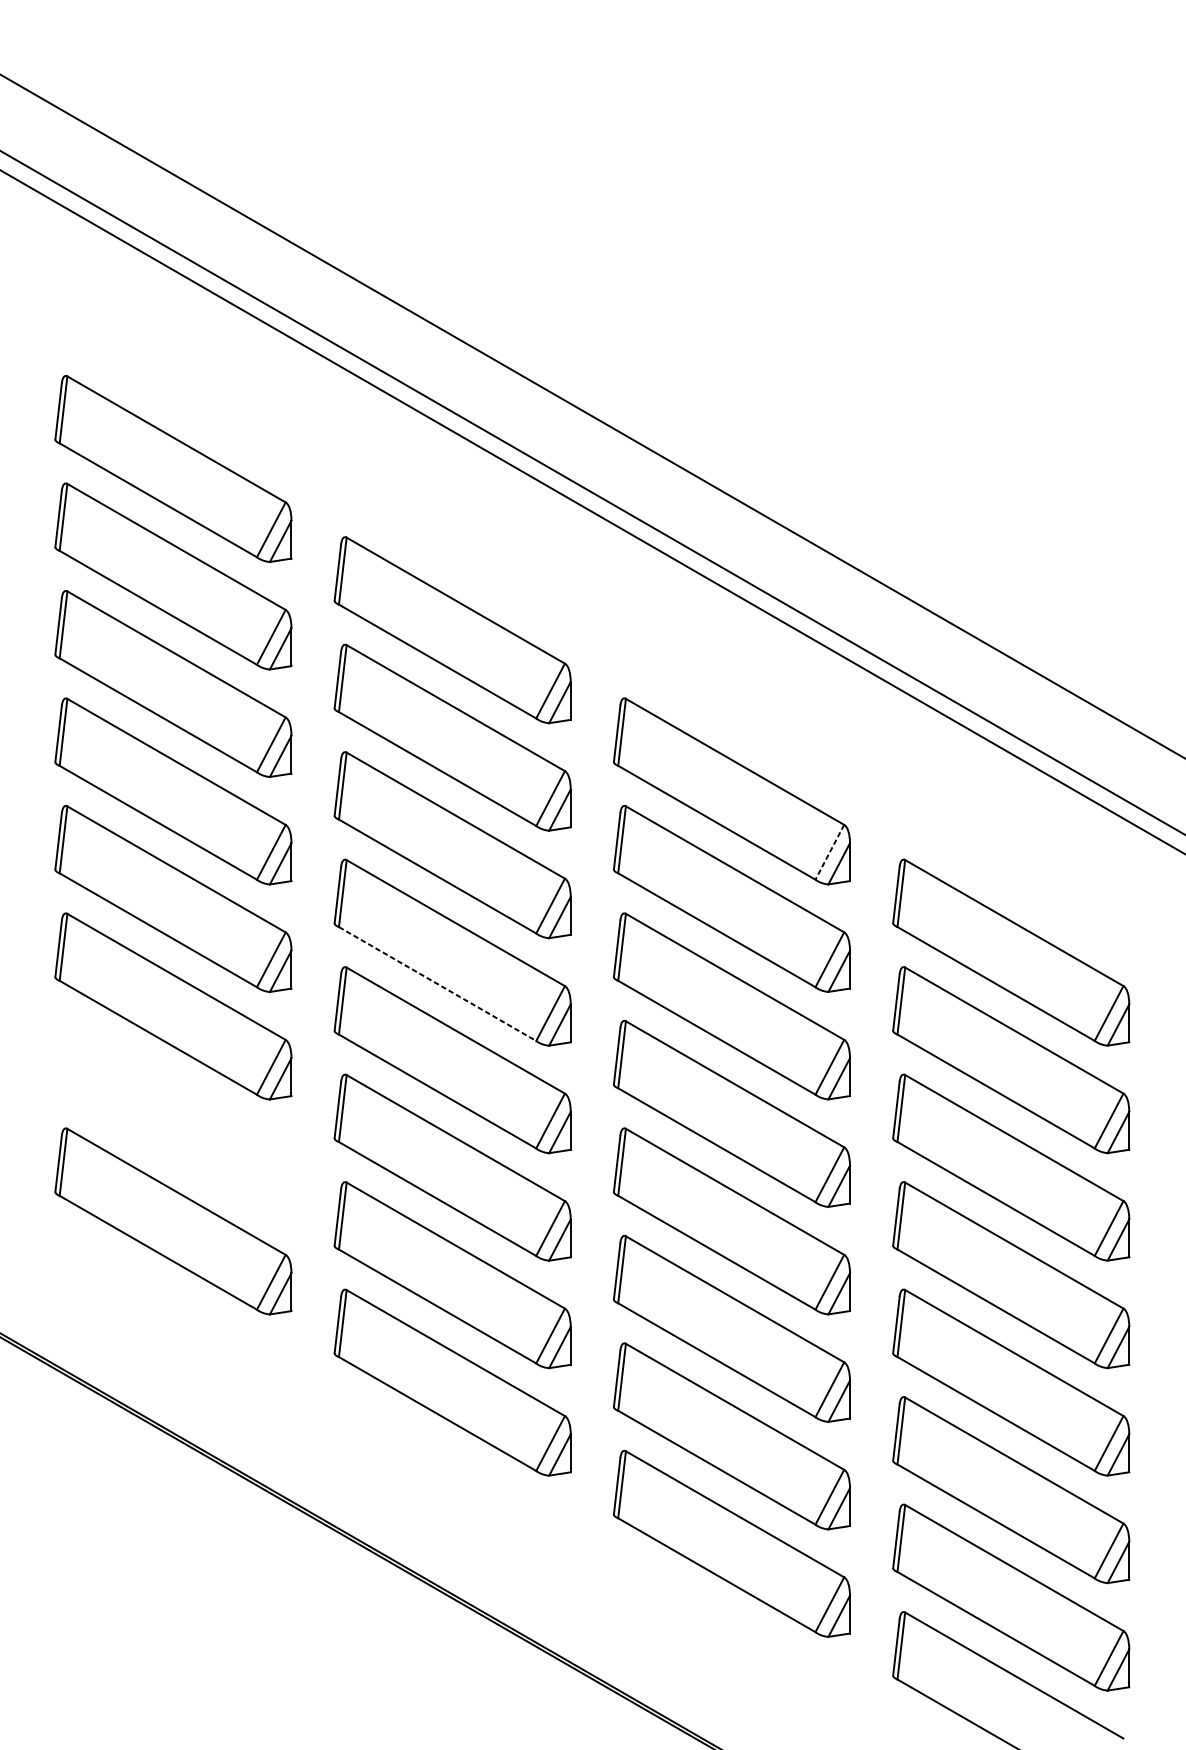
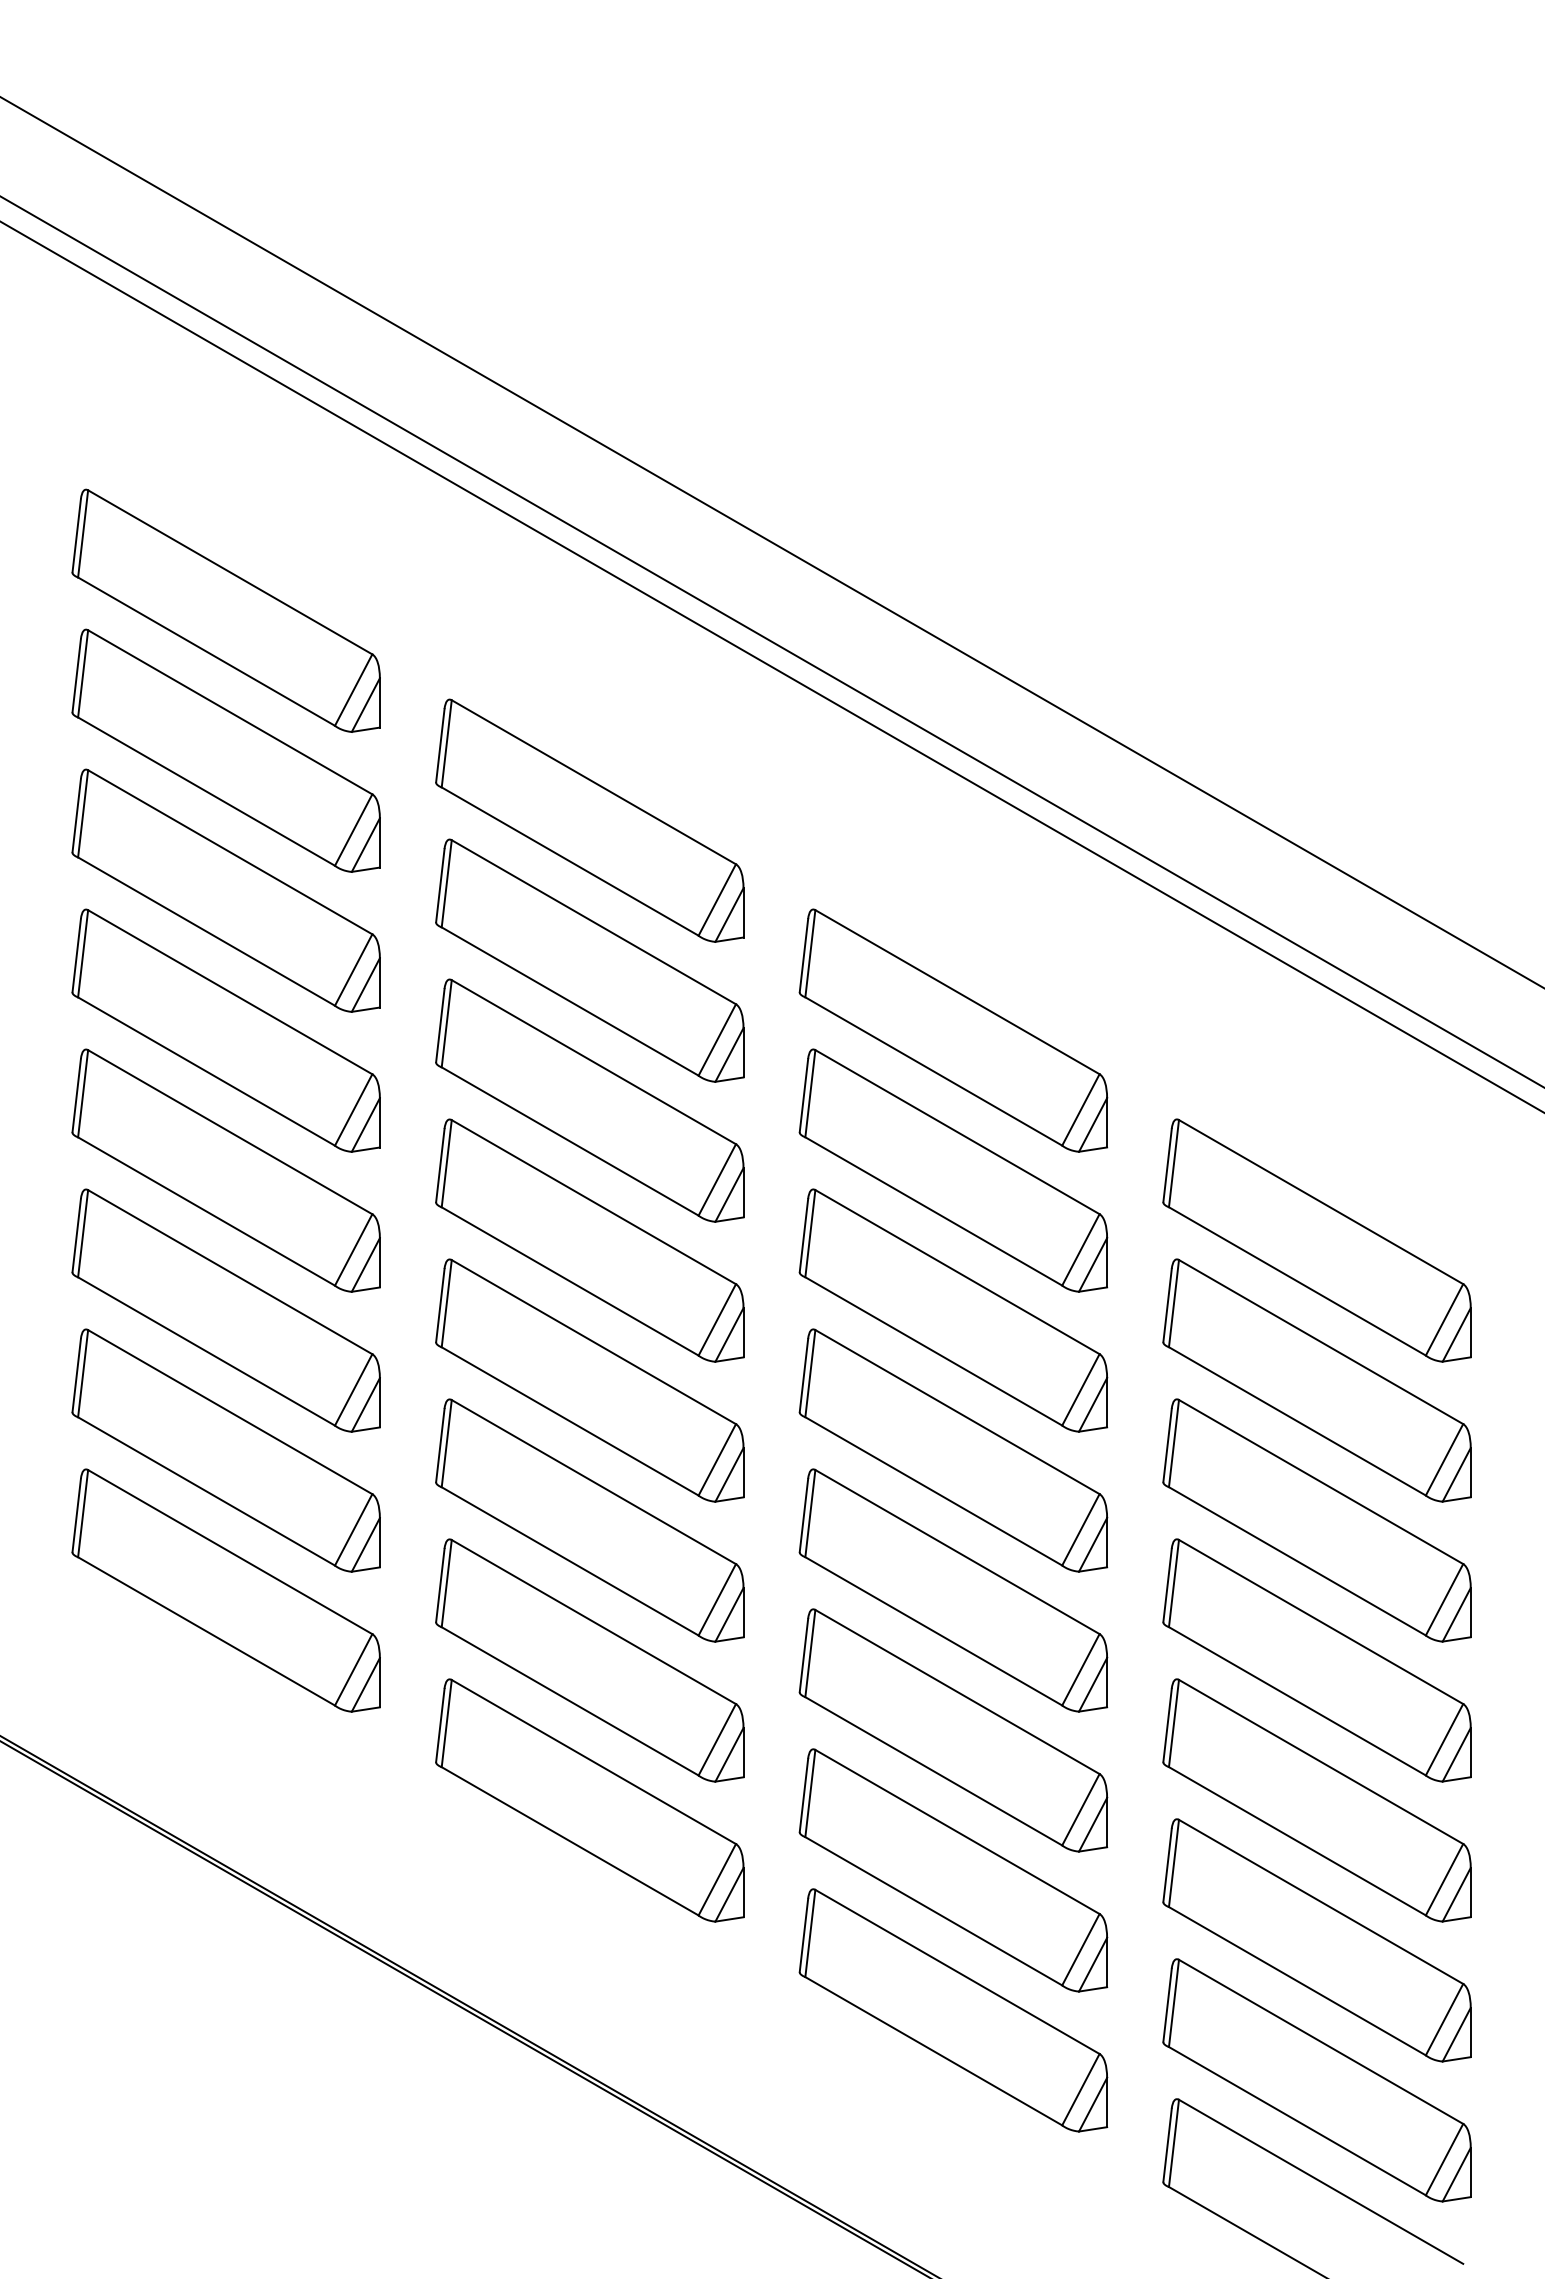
line: (829, 852) -> (1080, 1110), dashed -> solid
line: (437, 984) -> (570, 1281), dashed -> solid
part: (172, 1113) -> (225, 1450), added

